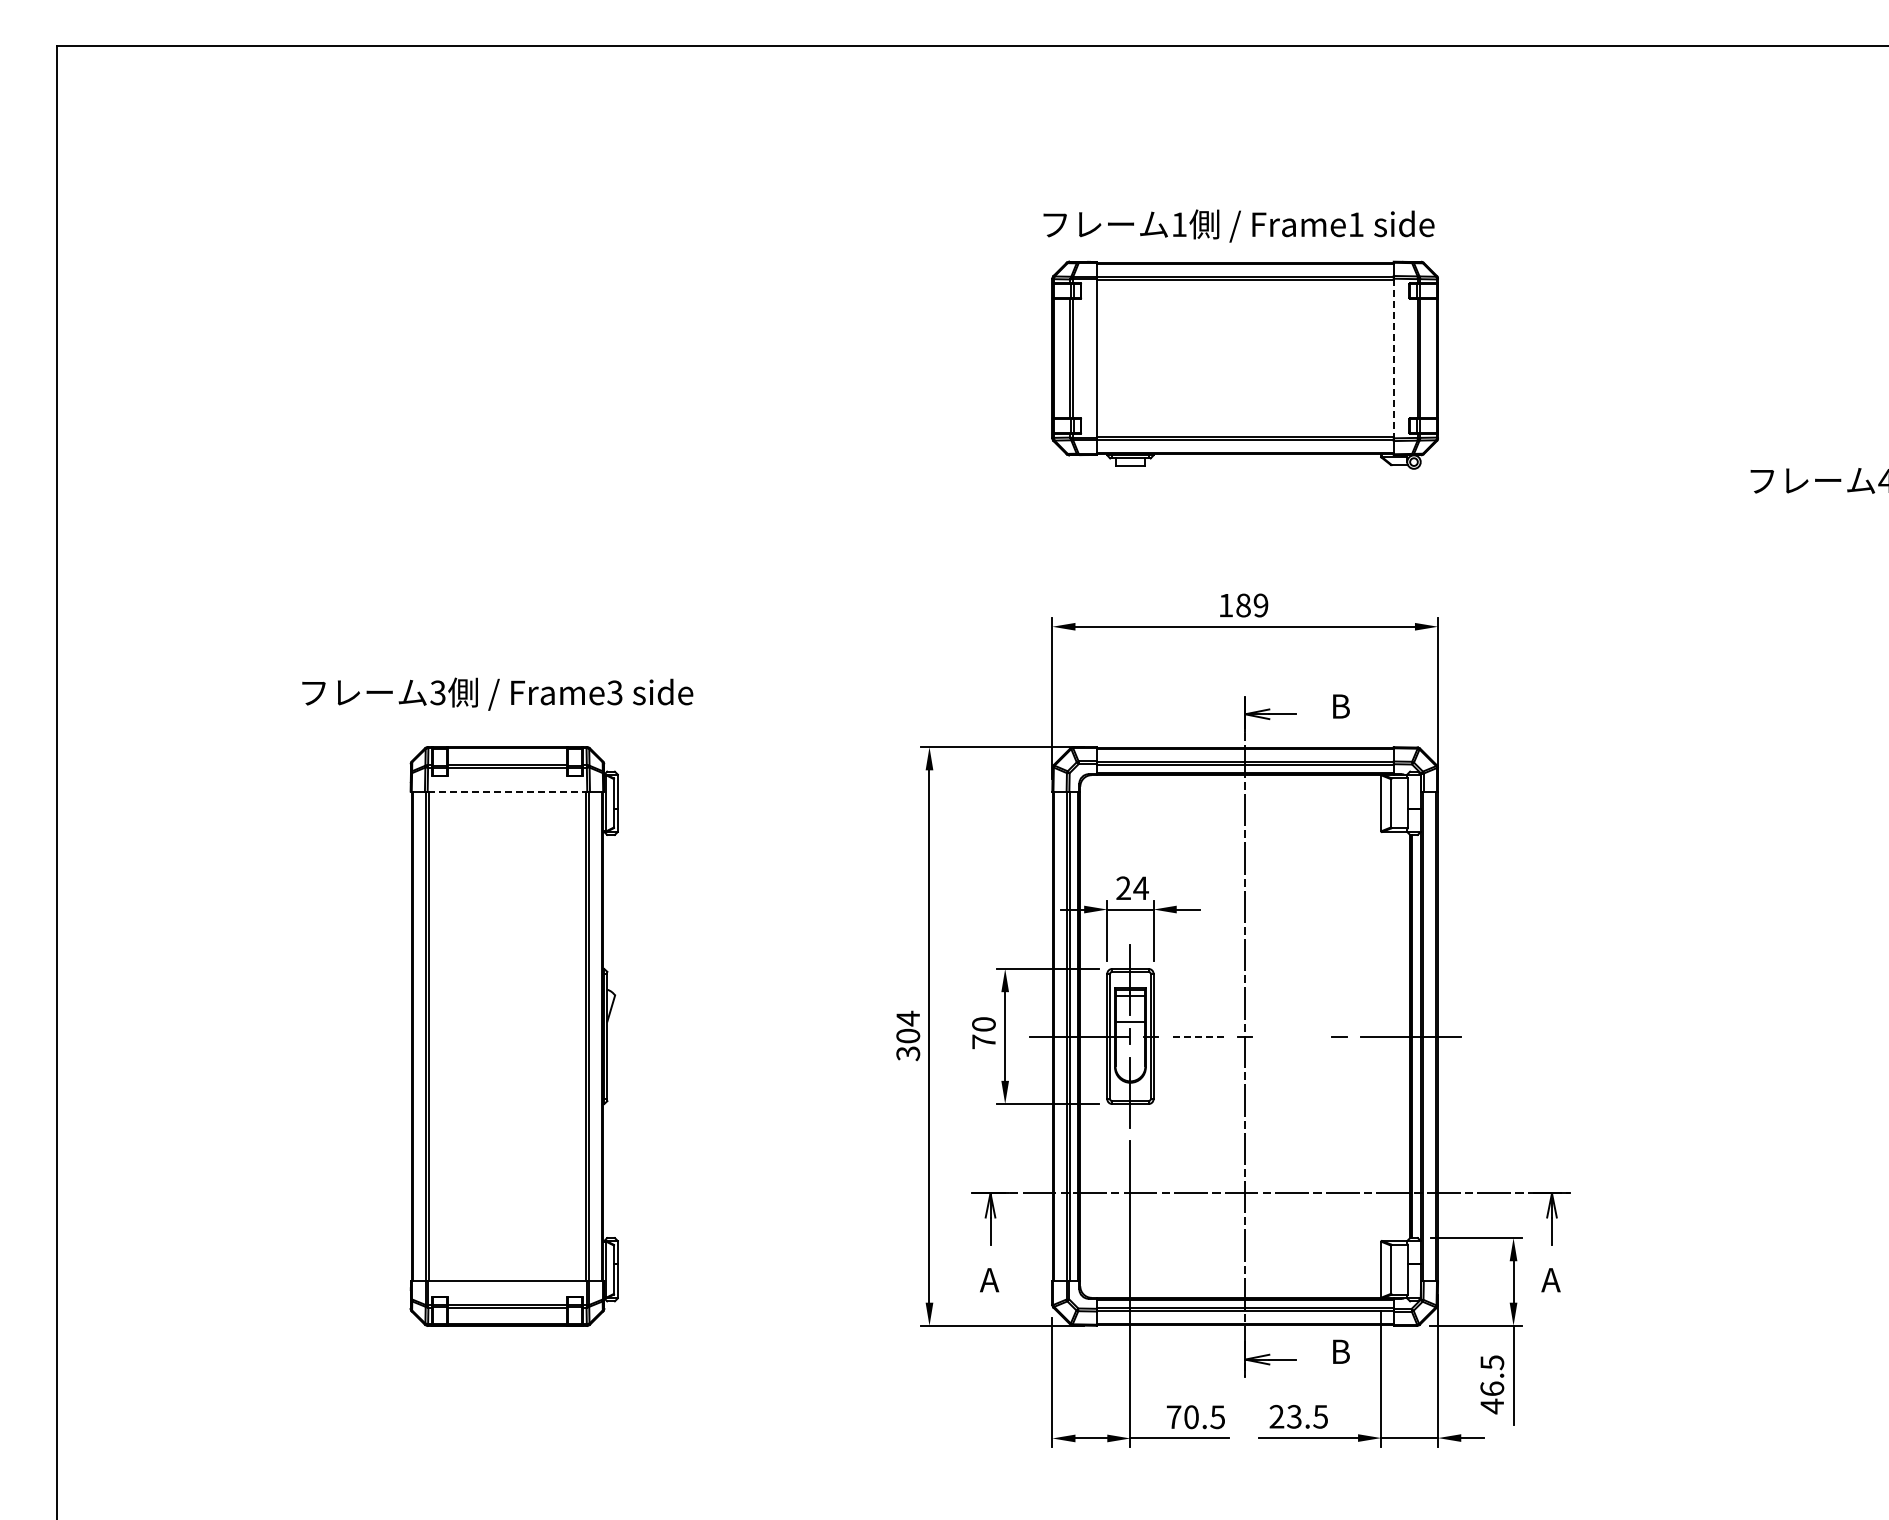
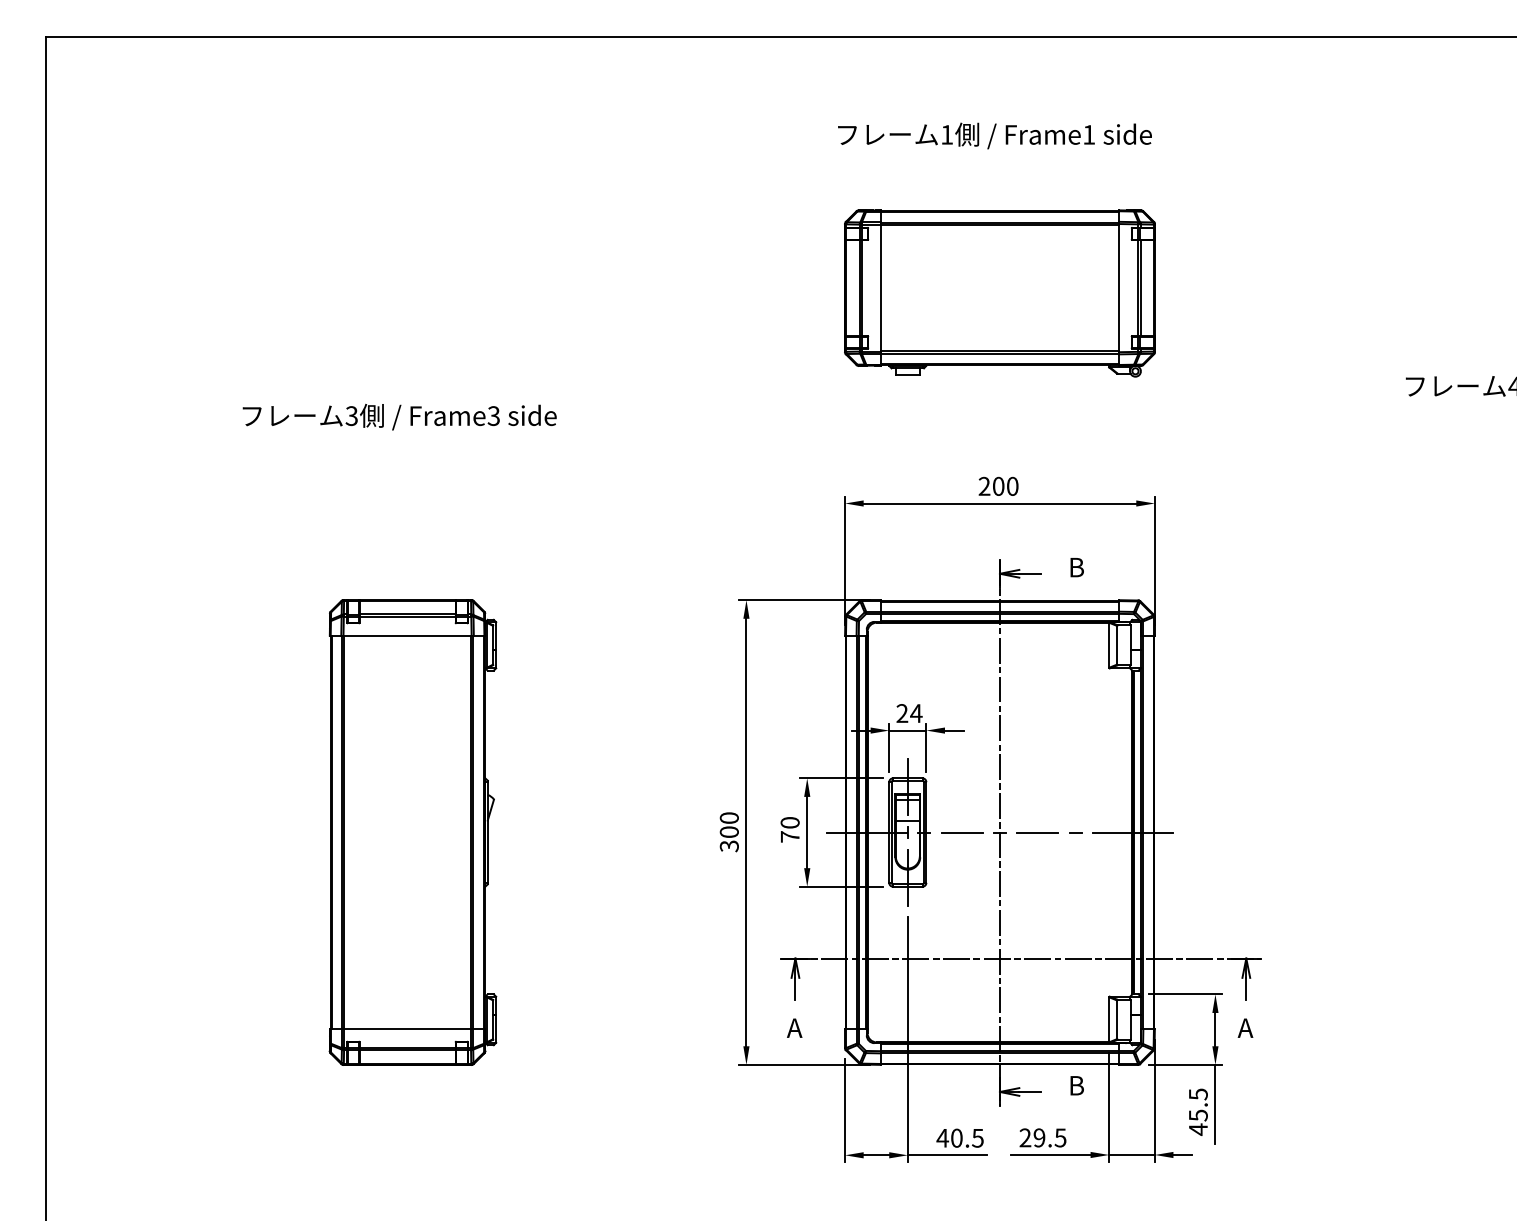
text: (1238, 225) -> (994, 135), moved
line: (1393, 358) -> (1119, 288), dashed -> solid
text: (1243, 605) -> (998, 486), 189 -> 200
text: (497, 693) -> (399, 416), moved
line: (507, 791) -> (407, 635), dashed -> solid
text: (908, 1018) -> (729, 818), 304 -> 300
line: (1198, 1036) -> (962, 832), dashed -> solid
line: (1291, 1036) -> (1037, 832), added
text: (1492, 1388) -> (1198, 1115), 46.5 -> 45.5
text: (1173, 1416) -> (942, 1137), 70.5 -> 40.5
text: (1294, 1416) -> (1039, 1137), 23.5 -> 29.5

